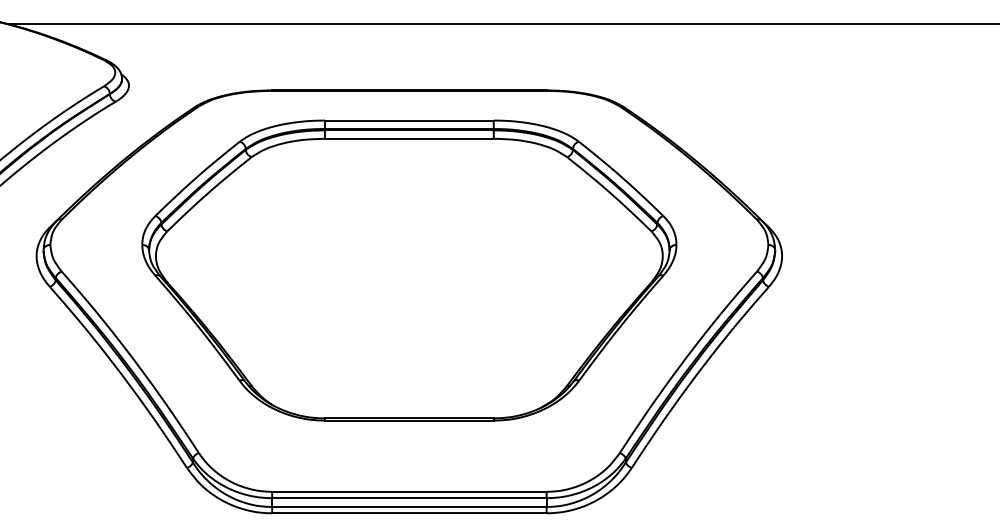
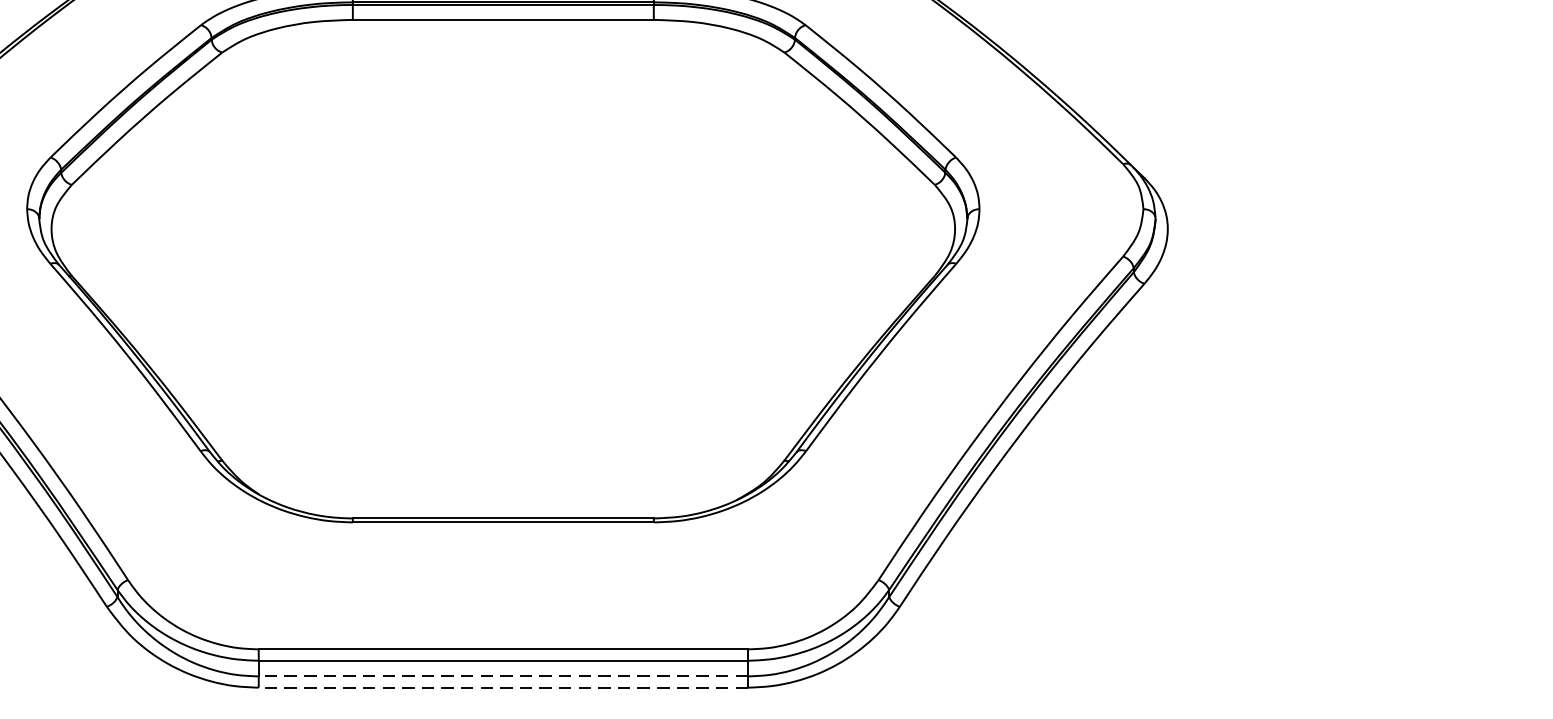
line: (408, 507) -> (501, 677), solid -> dashed
line: (408, 513) -> (501, 687), solid -> dashed

